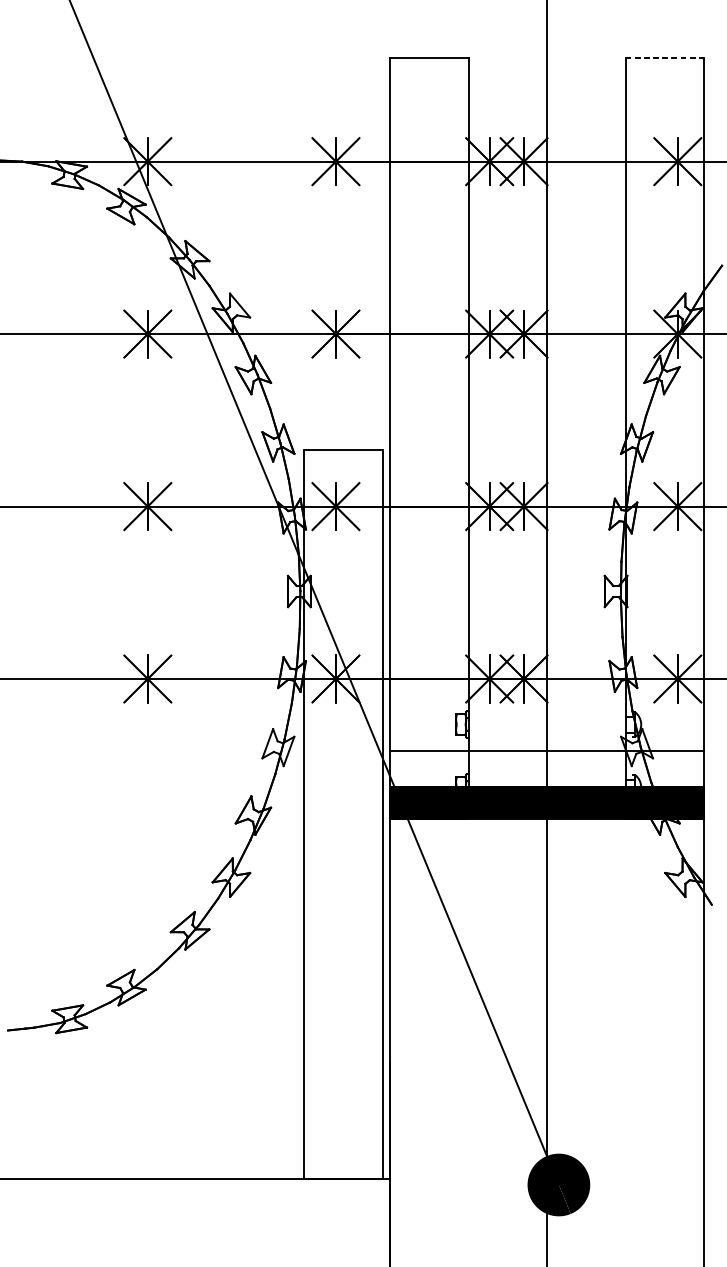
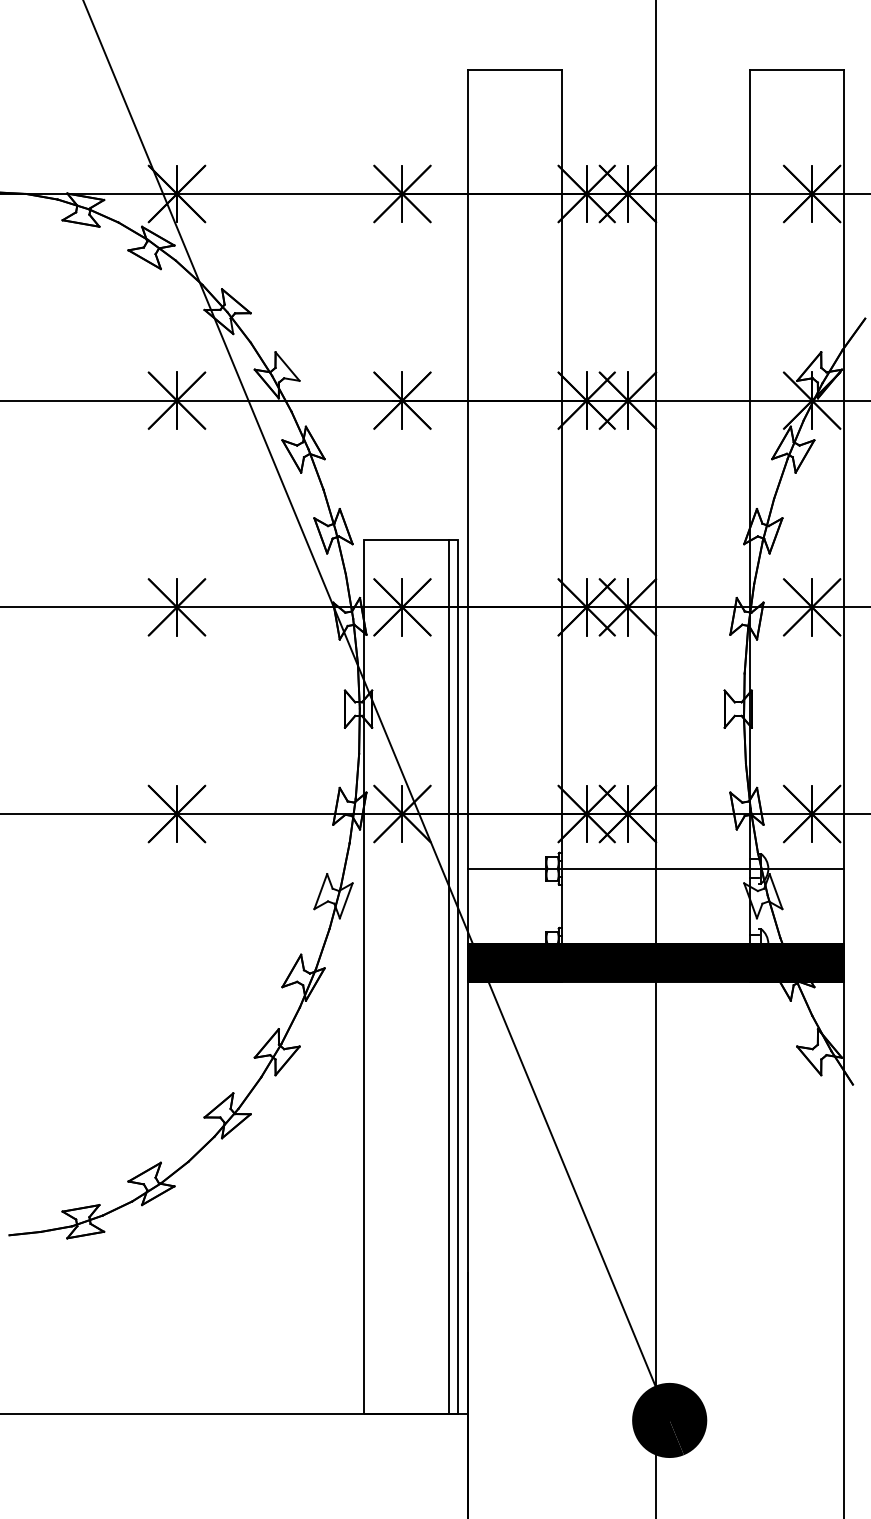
line: (664, 58) -> (796, 70), dashed -> solid
line: (547, 751) -> (655, 868), moved
line: (374, 814) -> (448, 976), added

